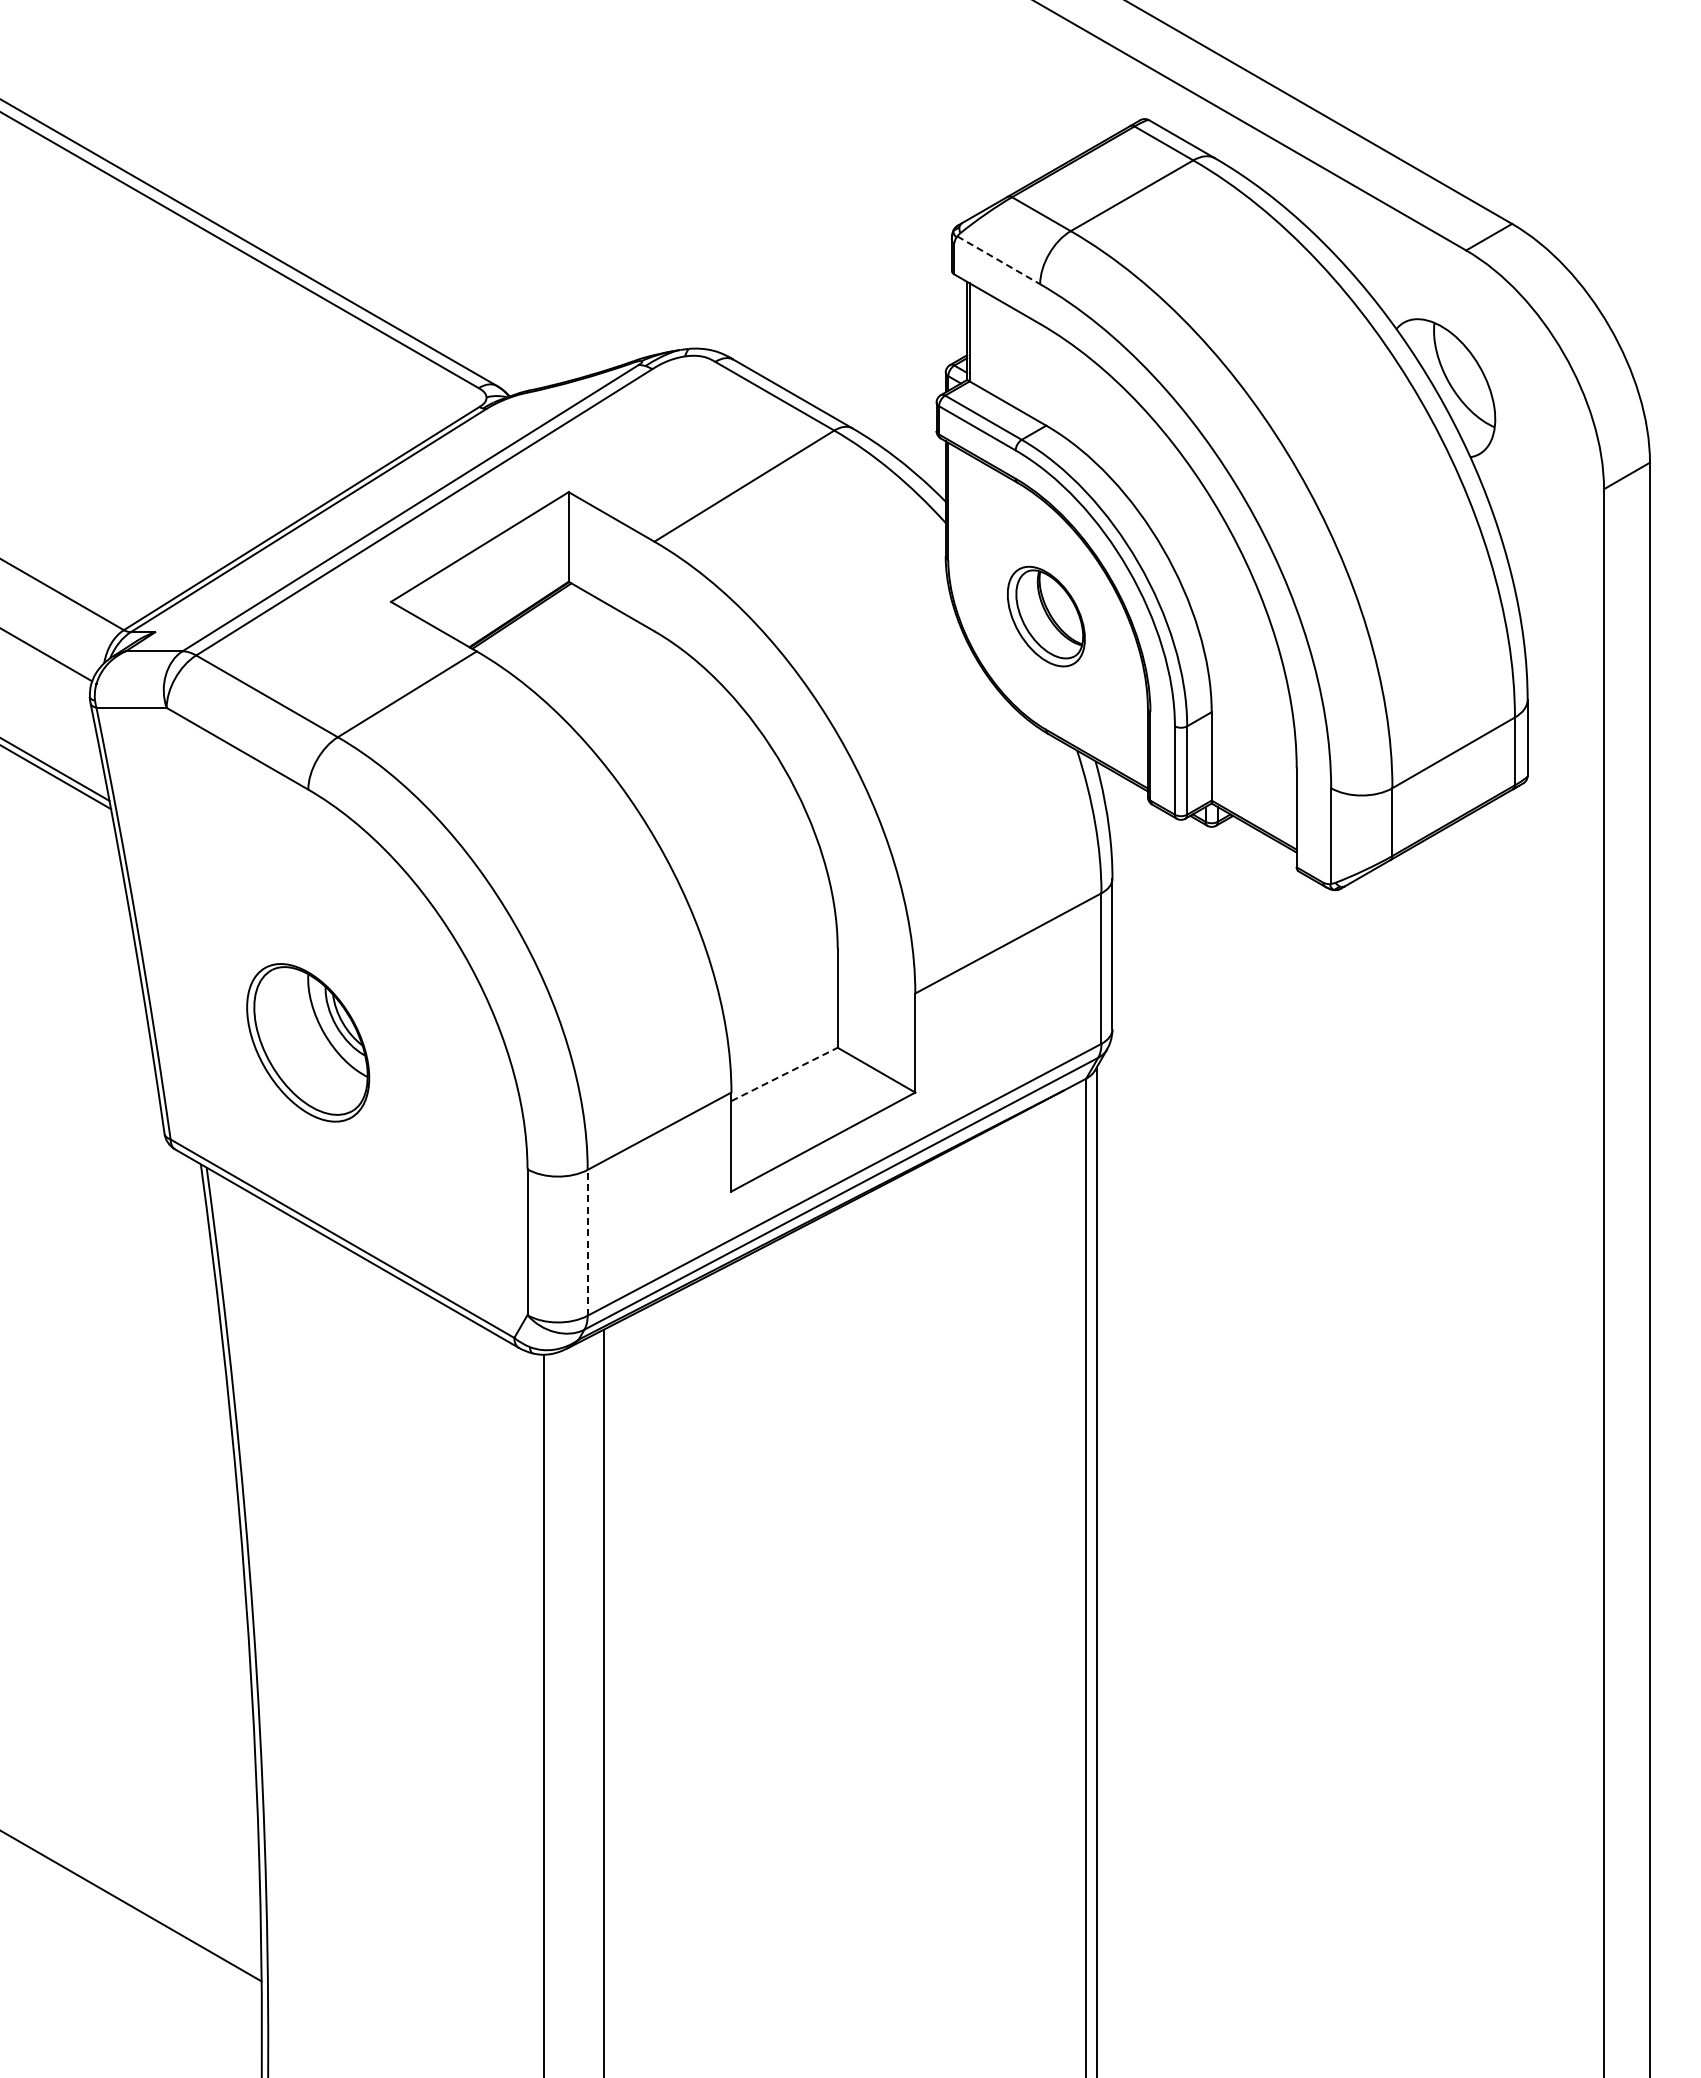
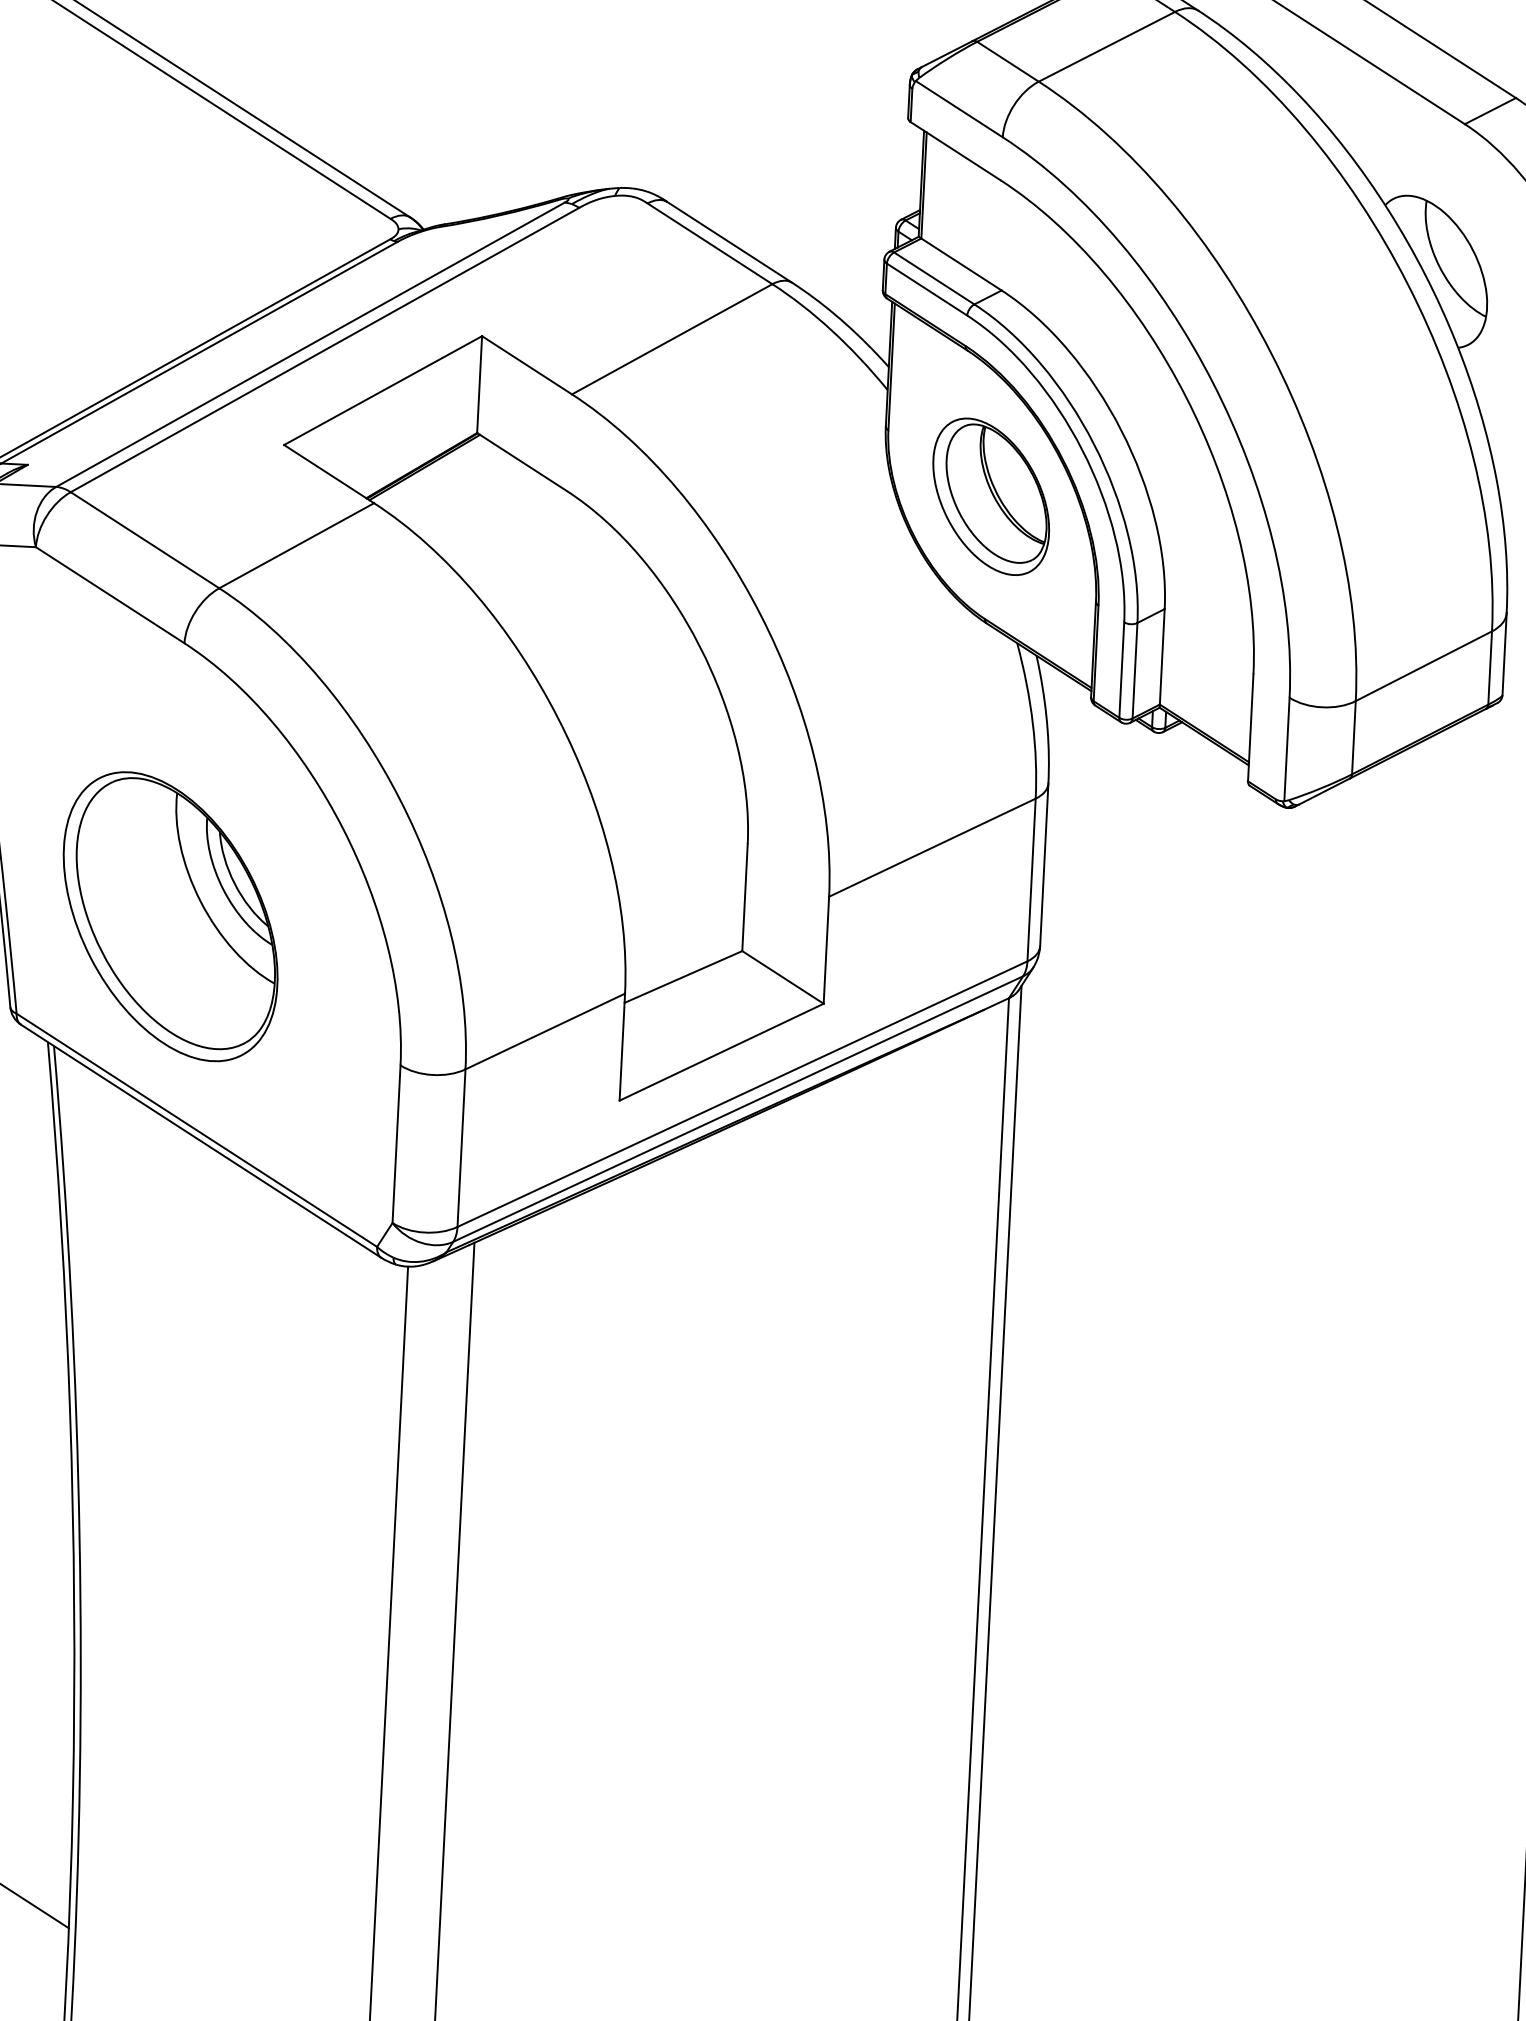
line: (998, 260) -> (959, 109), dashed -> solid
part: (1046, 616) -> (991, 496), size x1.43
part: (307, 1042) -> (169, 916), size x1.67
line: (785, 1074) -> (684, 977), dashed -> solid
line: (587, 1242) -> (461, 1147), dashed -> solid

